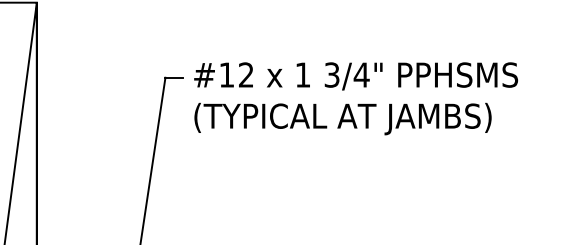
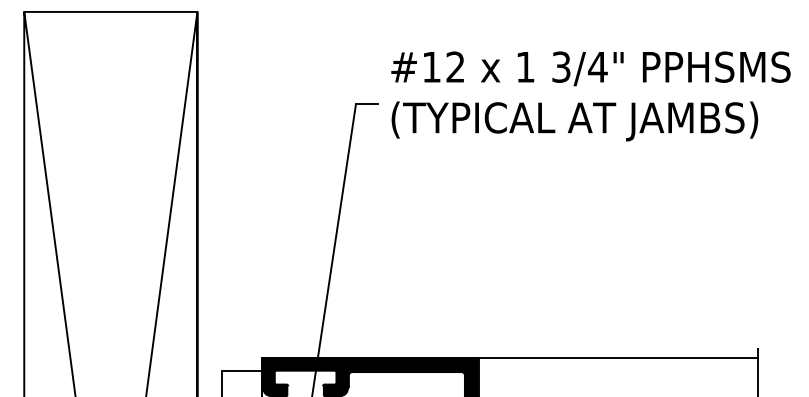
text: (355, 98) -> (590, 96), moved

